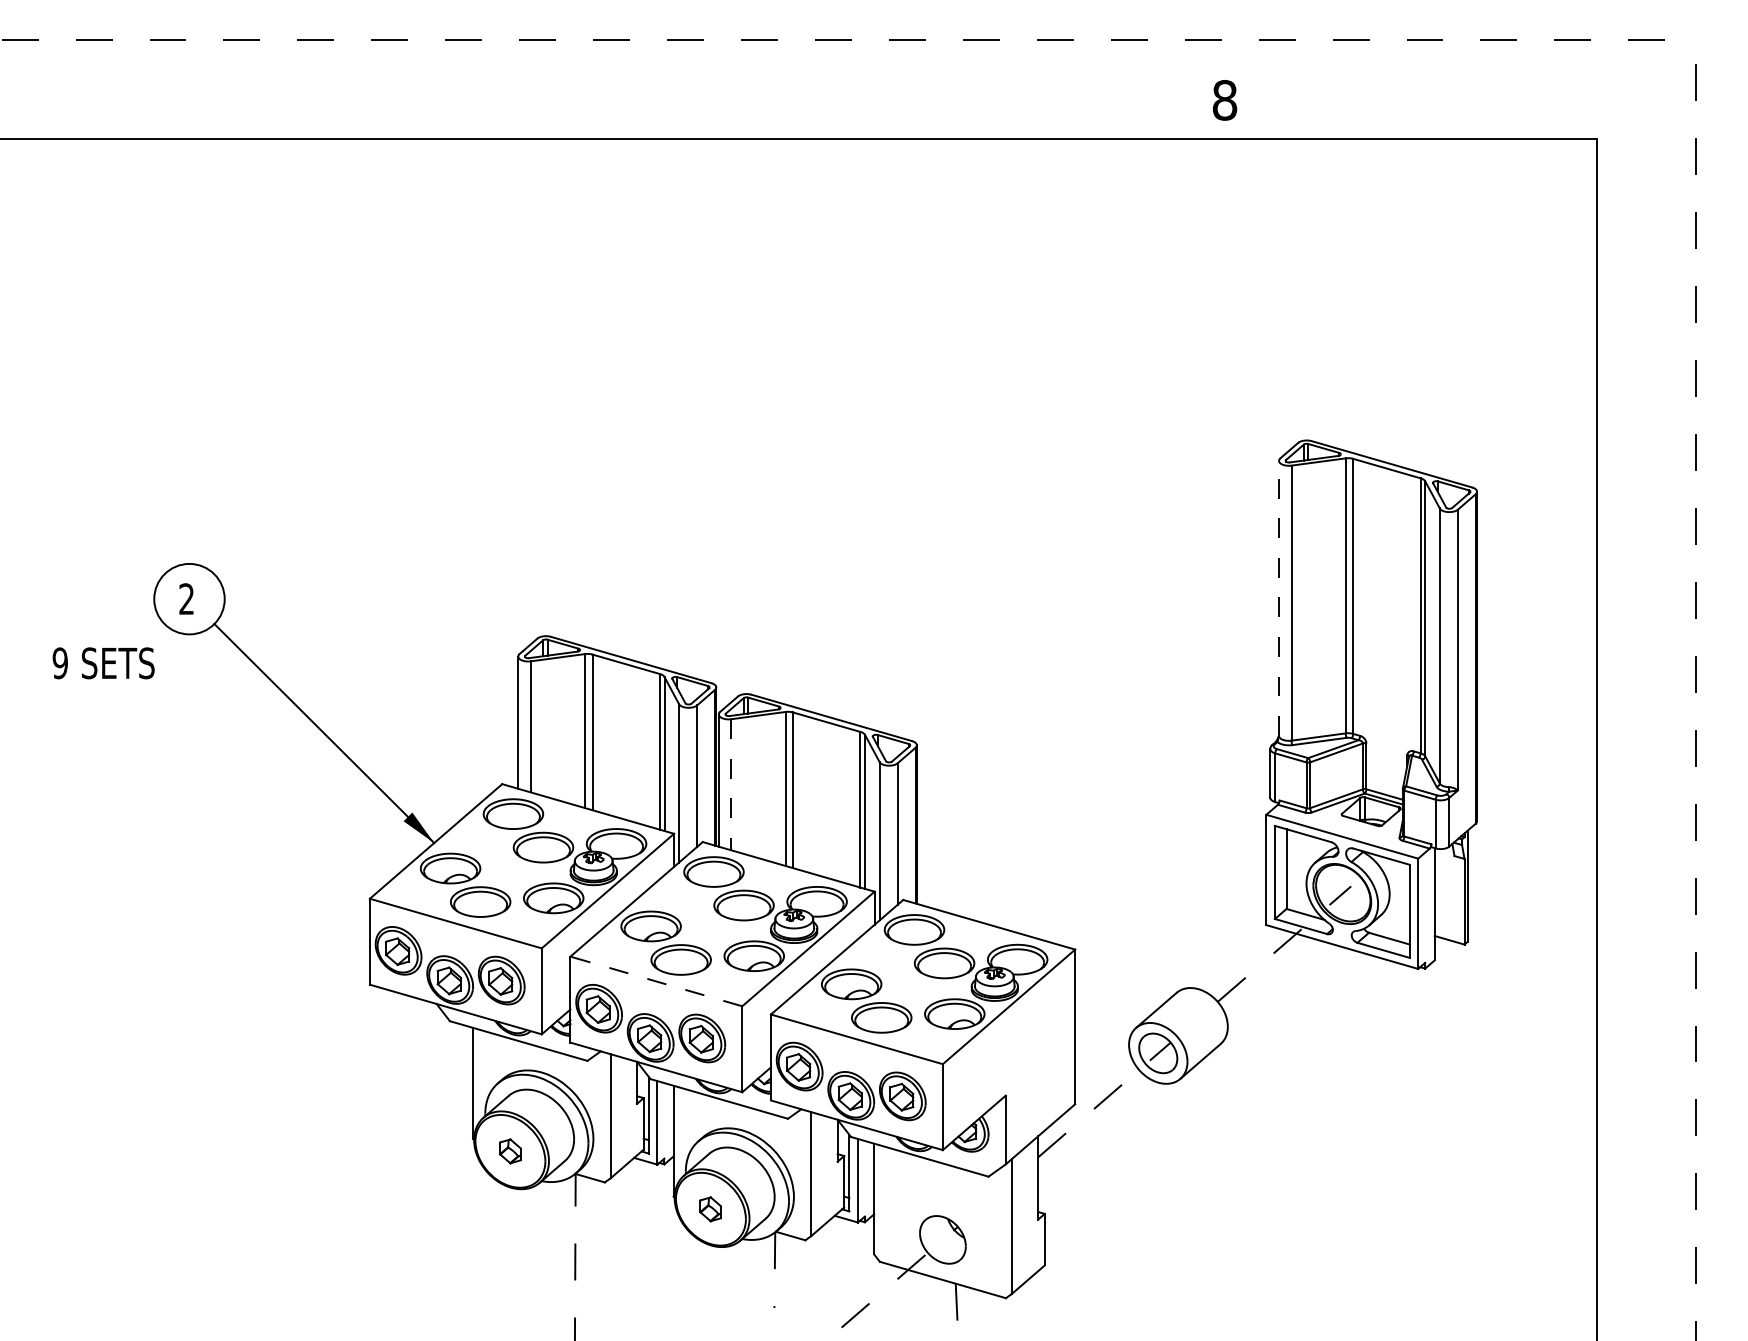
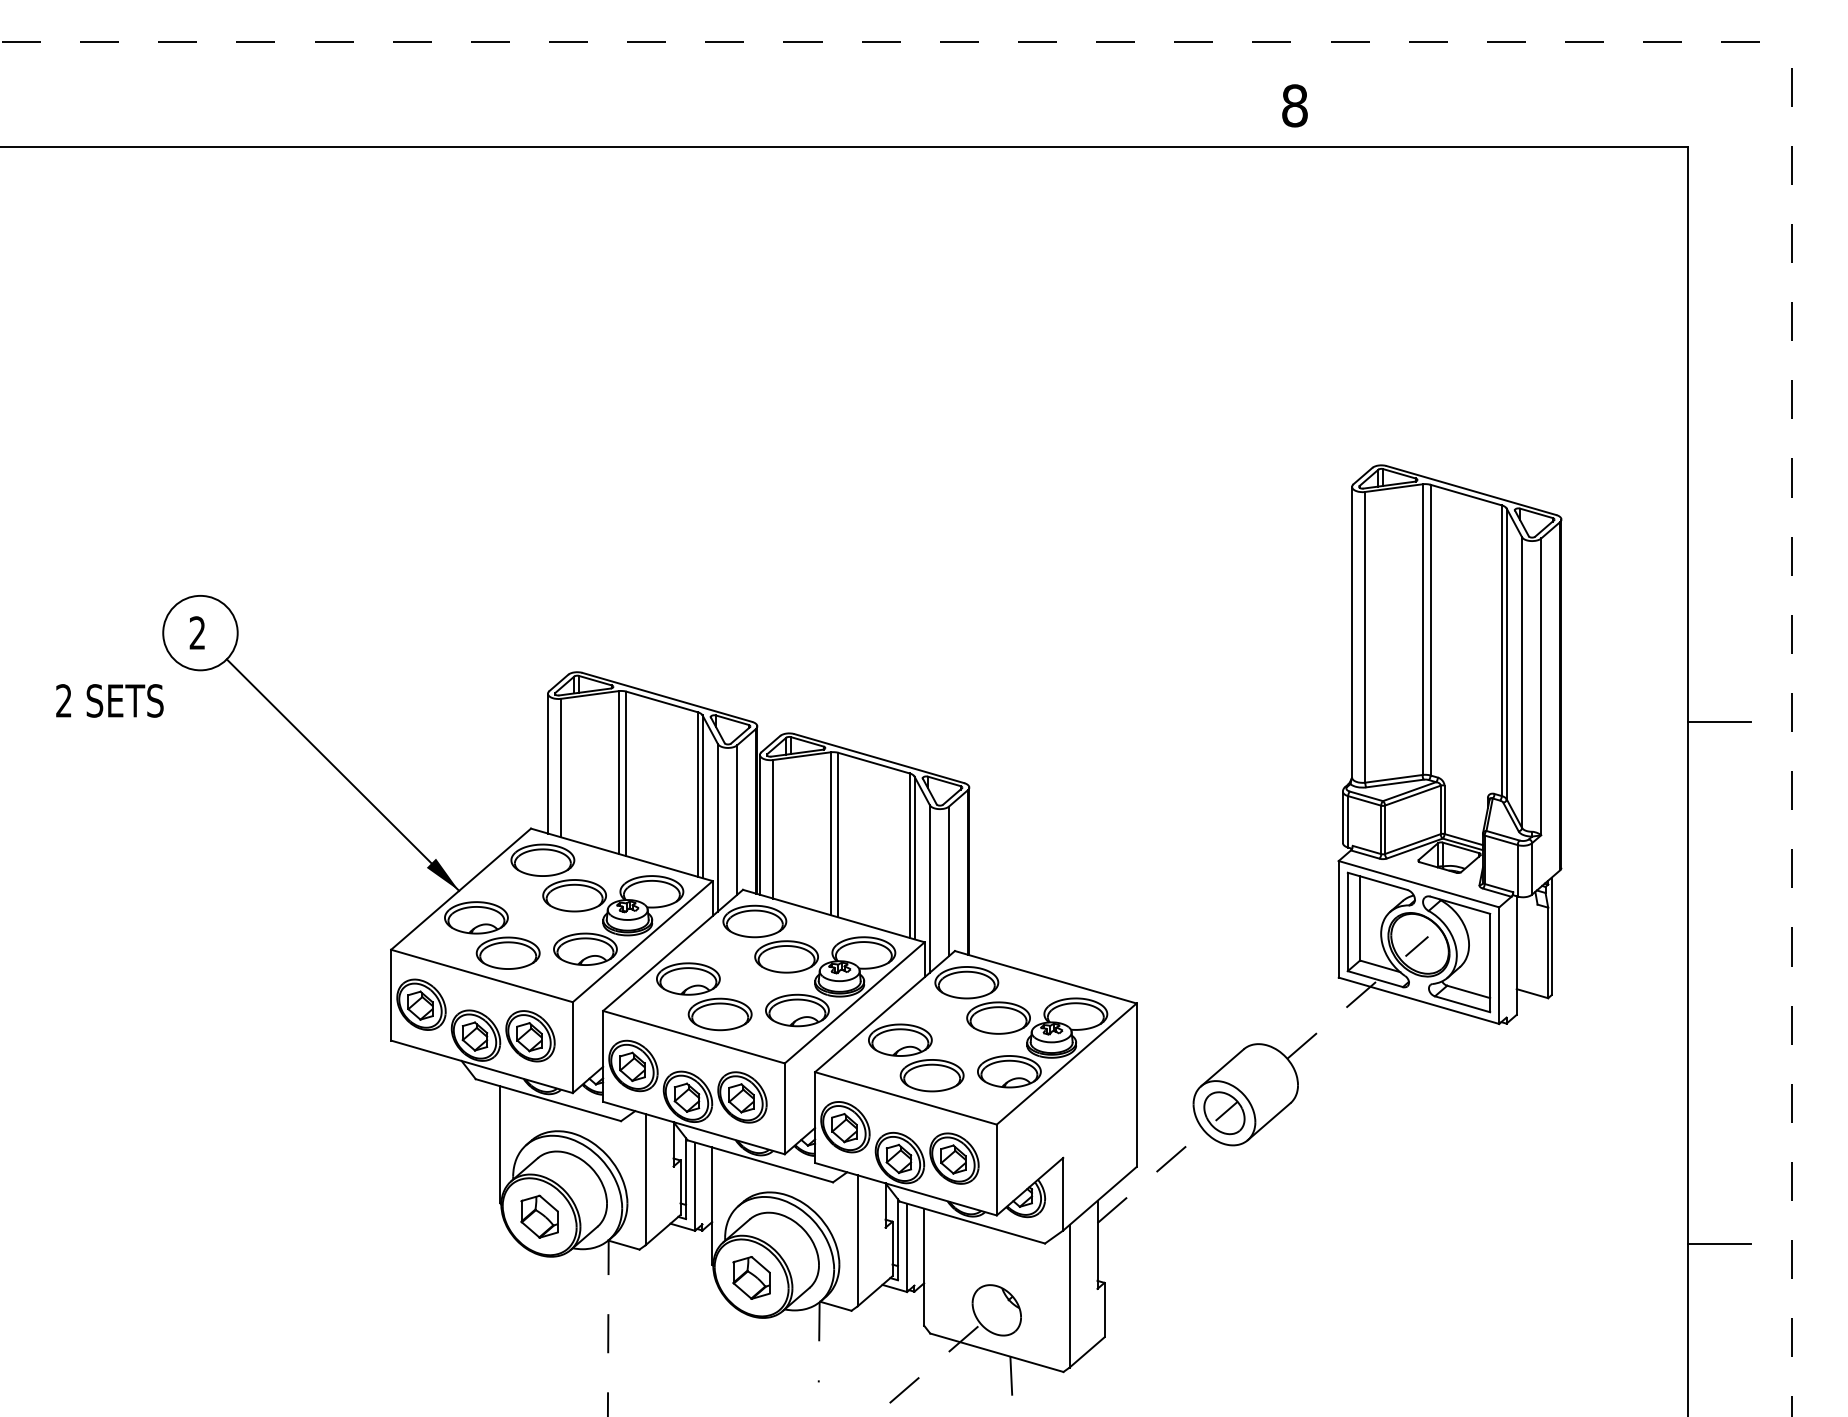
line: (1279, 598) -> (1352, 632), dashed -> solid
text: (59, 663) -> (63, 701), 9 -> 2
line: (1626, 682) -> (1719, 721), added
line: (731, 784) -> (773, 828), dashed -> solid
line: (655, 981) -> (693, 1037), dashed -> solid
part: (510, 1151) -> (539, 1216), size x1.67
line: (1626, 1177) -> (1719, 1244), added
part: (710, 1209) -> (751, 1278), size x1.67

